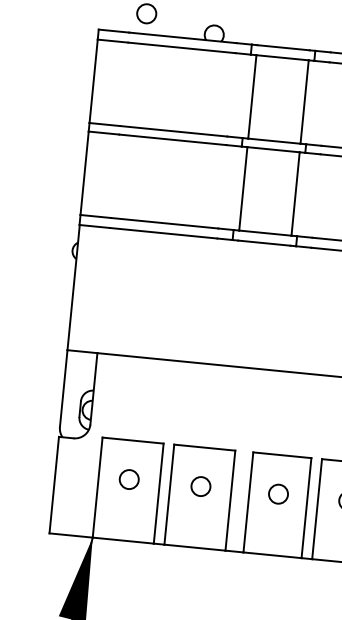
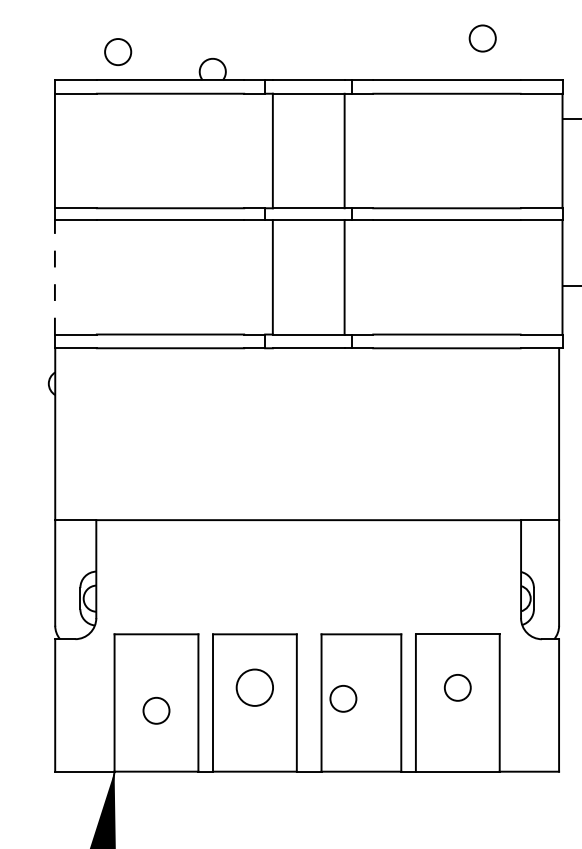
line: (84, 172) -> (54, 276), solid -> dashed
circle: (129, 479) -> (156, 710), moved
circle: (200, 486) -> (254, 687), size x1.4
circle: (278, 493) -> (343, 698), moved

